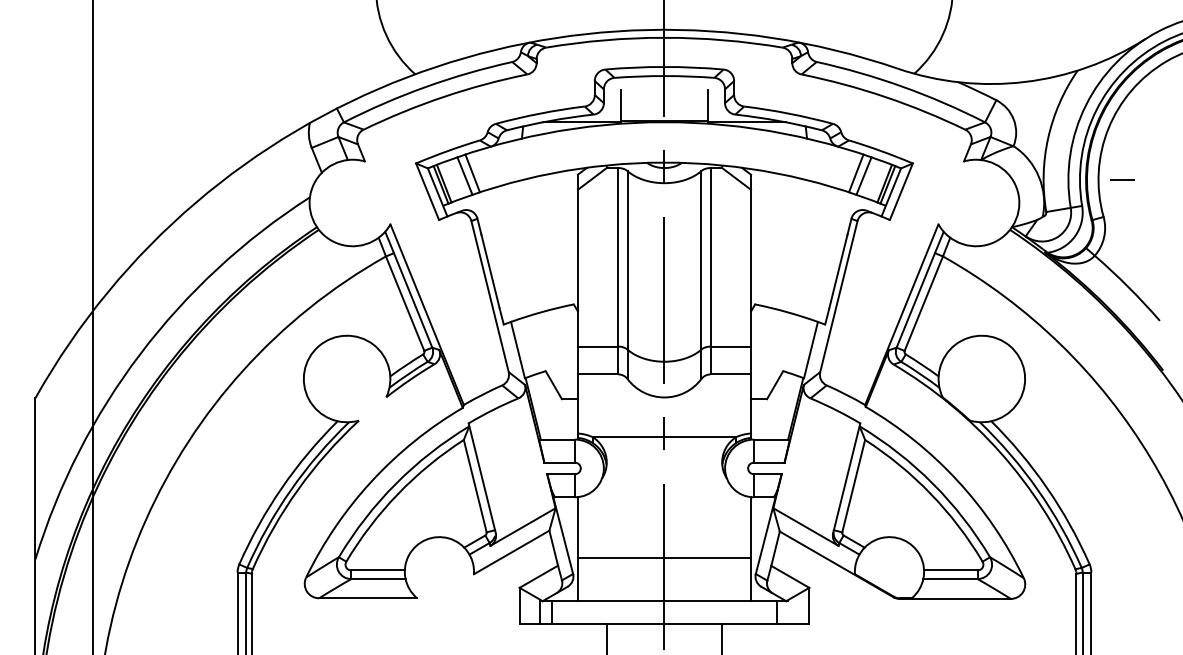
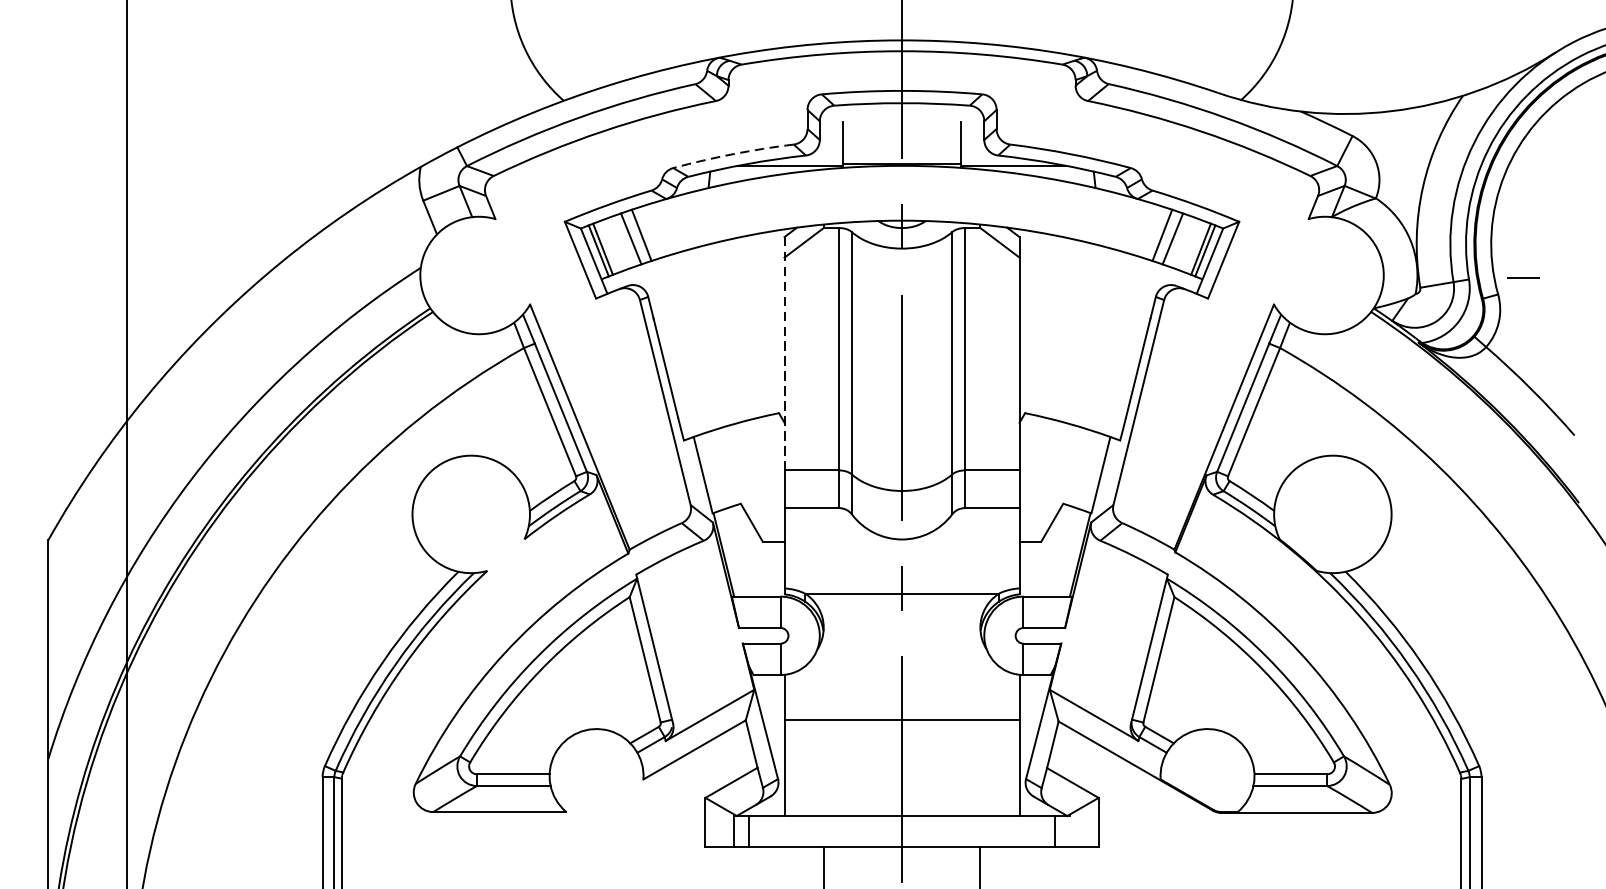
arc: (540, 113) -> (733, 154), solid -> dashed
line: (1122, 179) -> (1523, 277), moved
line: (577, 260) -> (783, 353), solid -> dashed
line: (664, 558) -> (902, 720), moved

